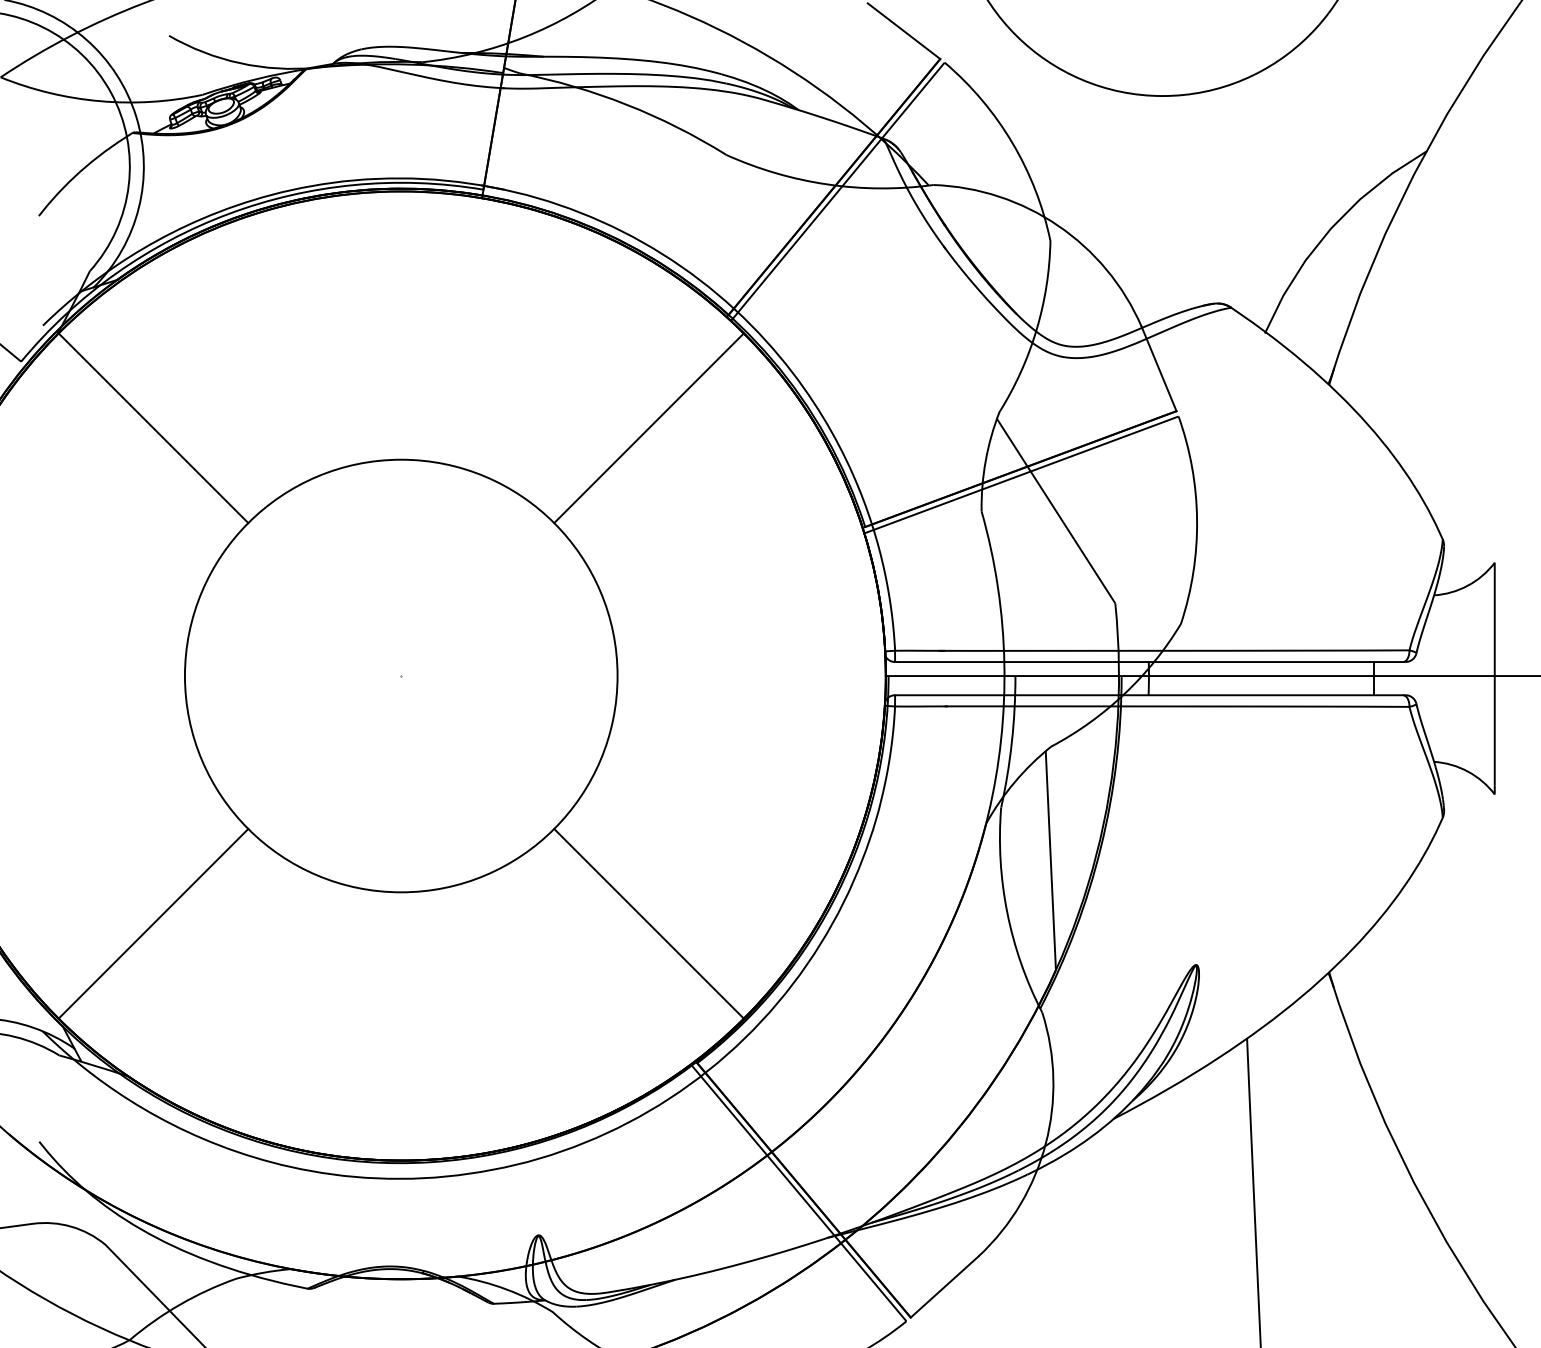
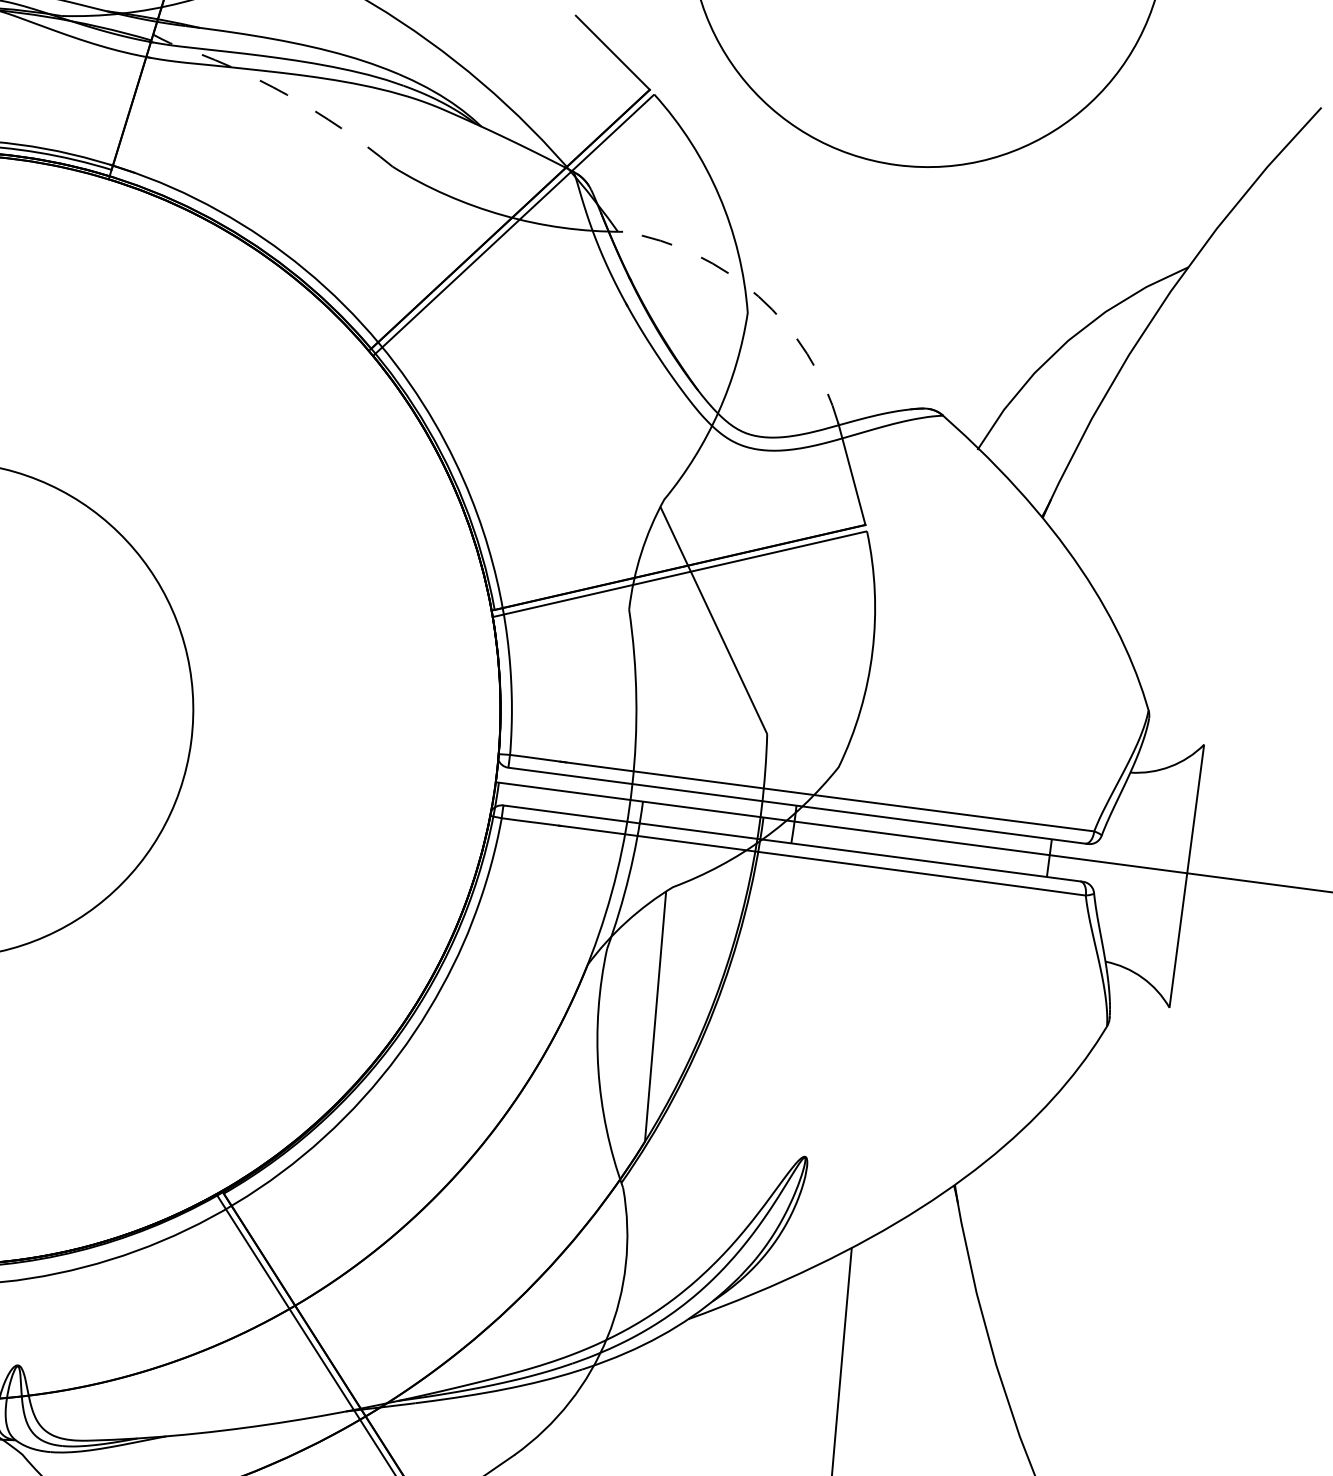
arc: (626, 104) -> (286, 94), solid -> dashed
arc: (1058, 225) -> (759, 296), solid -> dashed
line: (648, 428) -> (263, 465), removed
line: (648, 923) -> (189, 1027), removed

